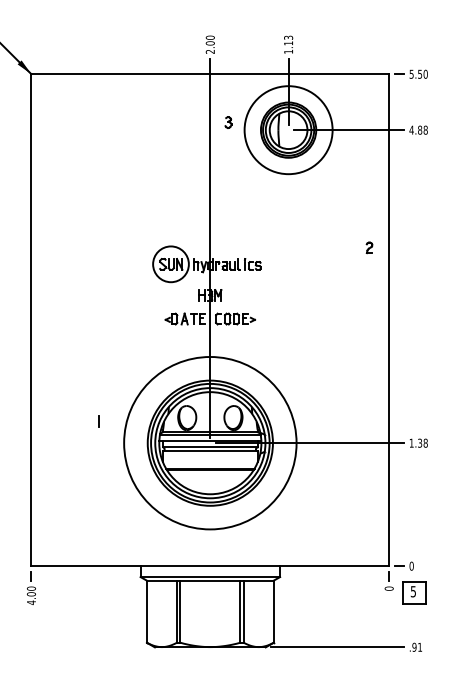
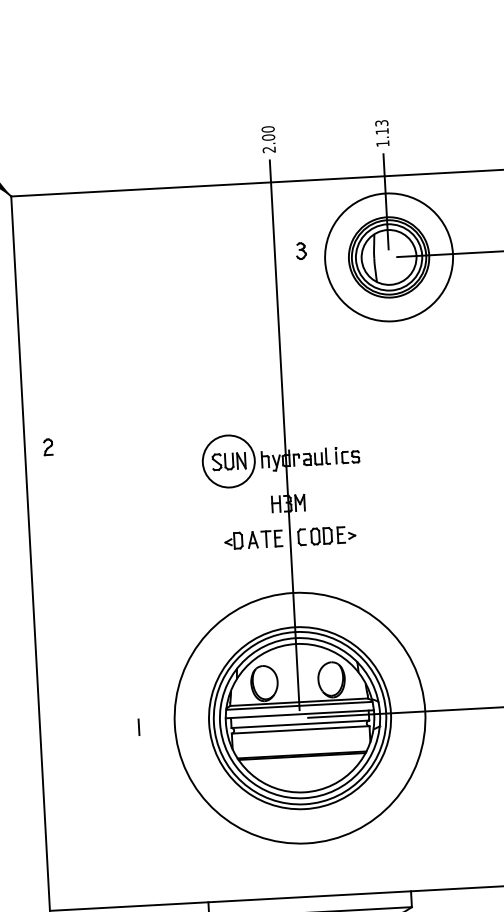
part: (47, 247) -> (48, 446), added
line: (98, 421) -> (137, 727), moved

